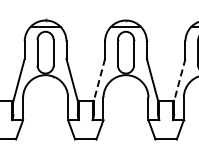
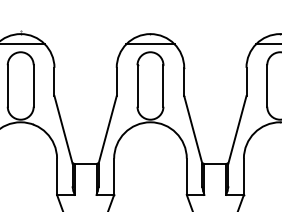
line: (99, 79) -> (107, 129), dashed -> solid
line: (179, 79) -> (236, 129), dashed -> solid

